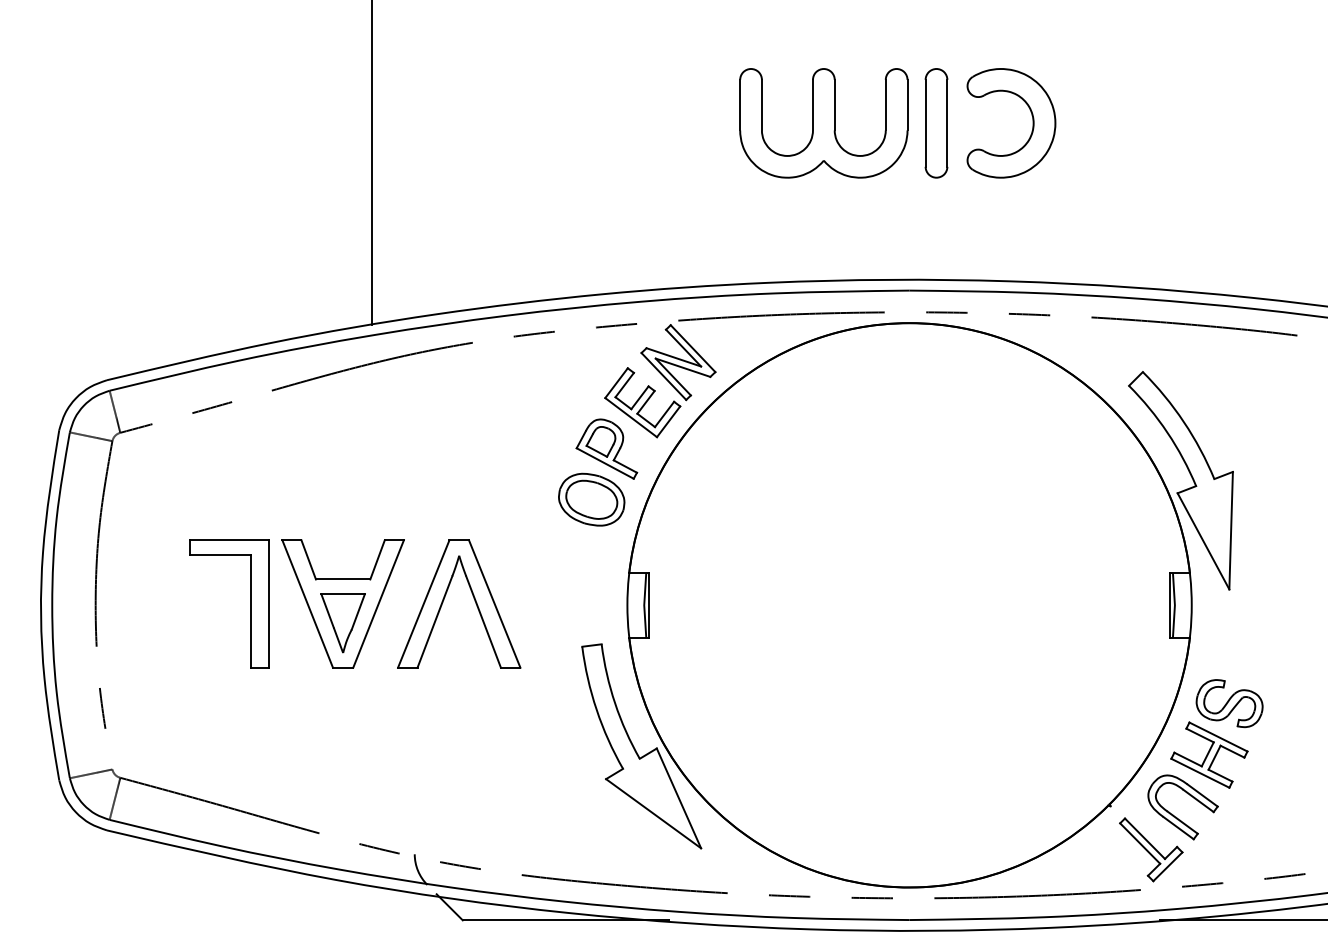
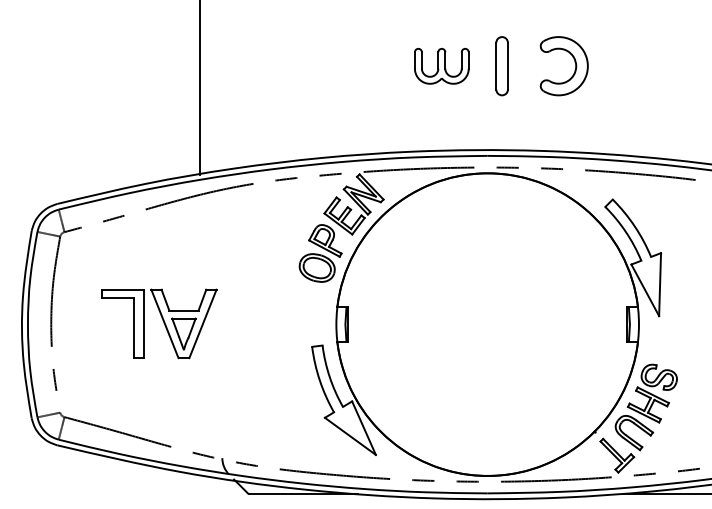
part: (1030, 116) -> (574, 62), moved
part: (823, 123) -> (441, 66), size x0.6
part: (446, 597) -> (239, 320), removed

